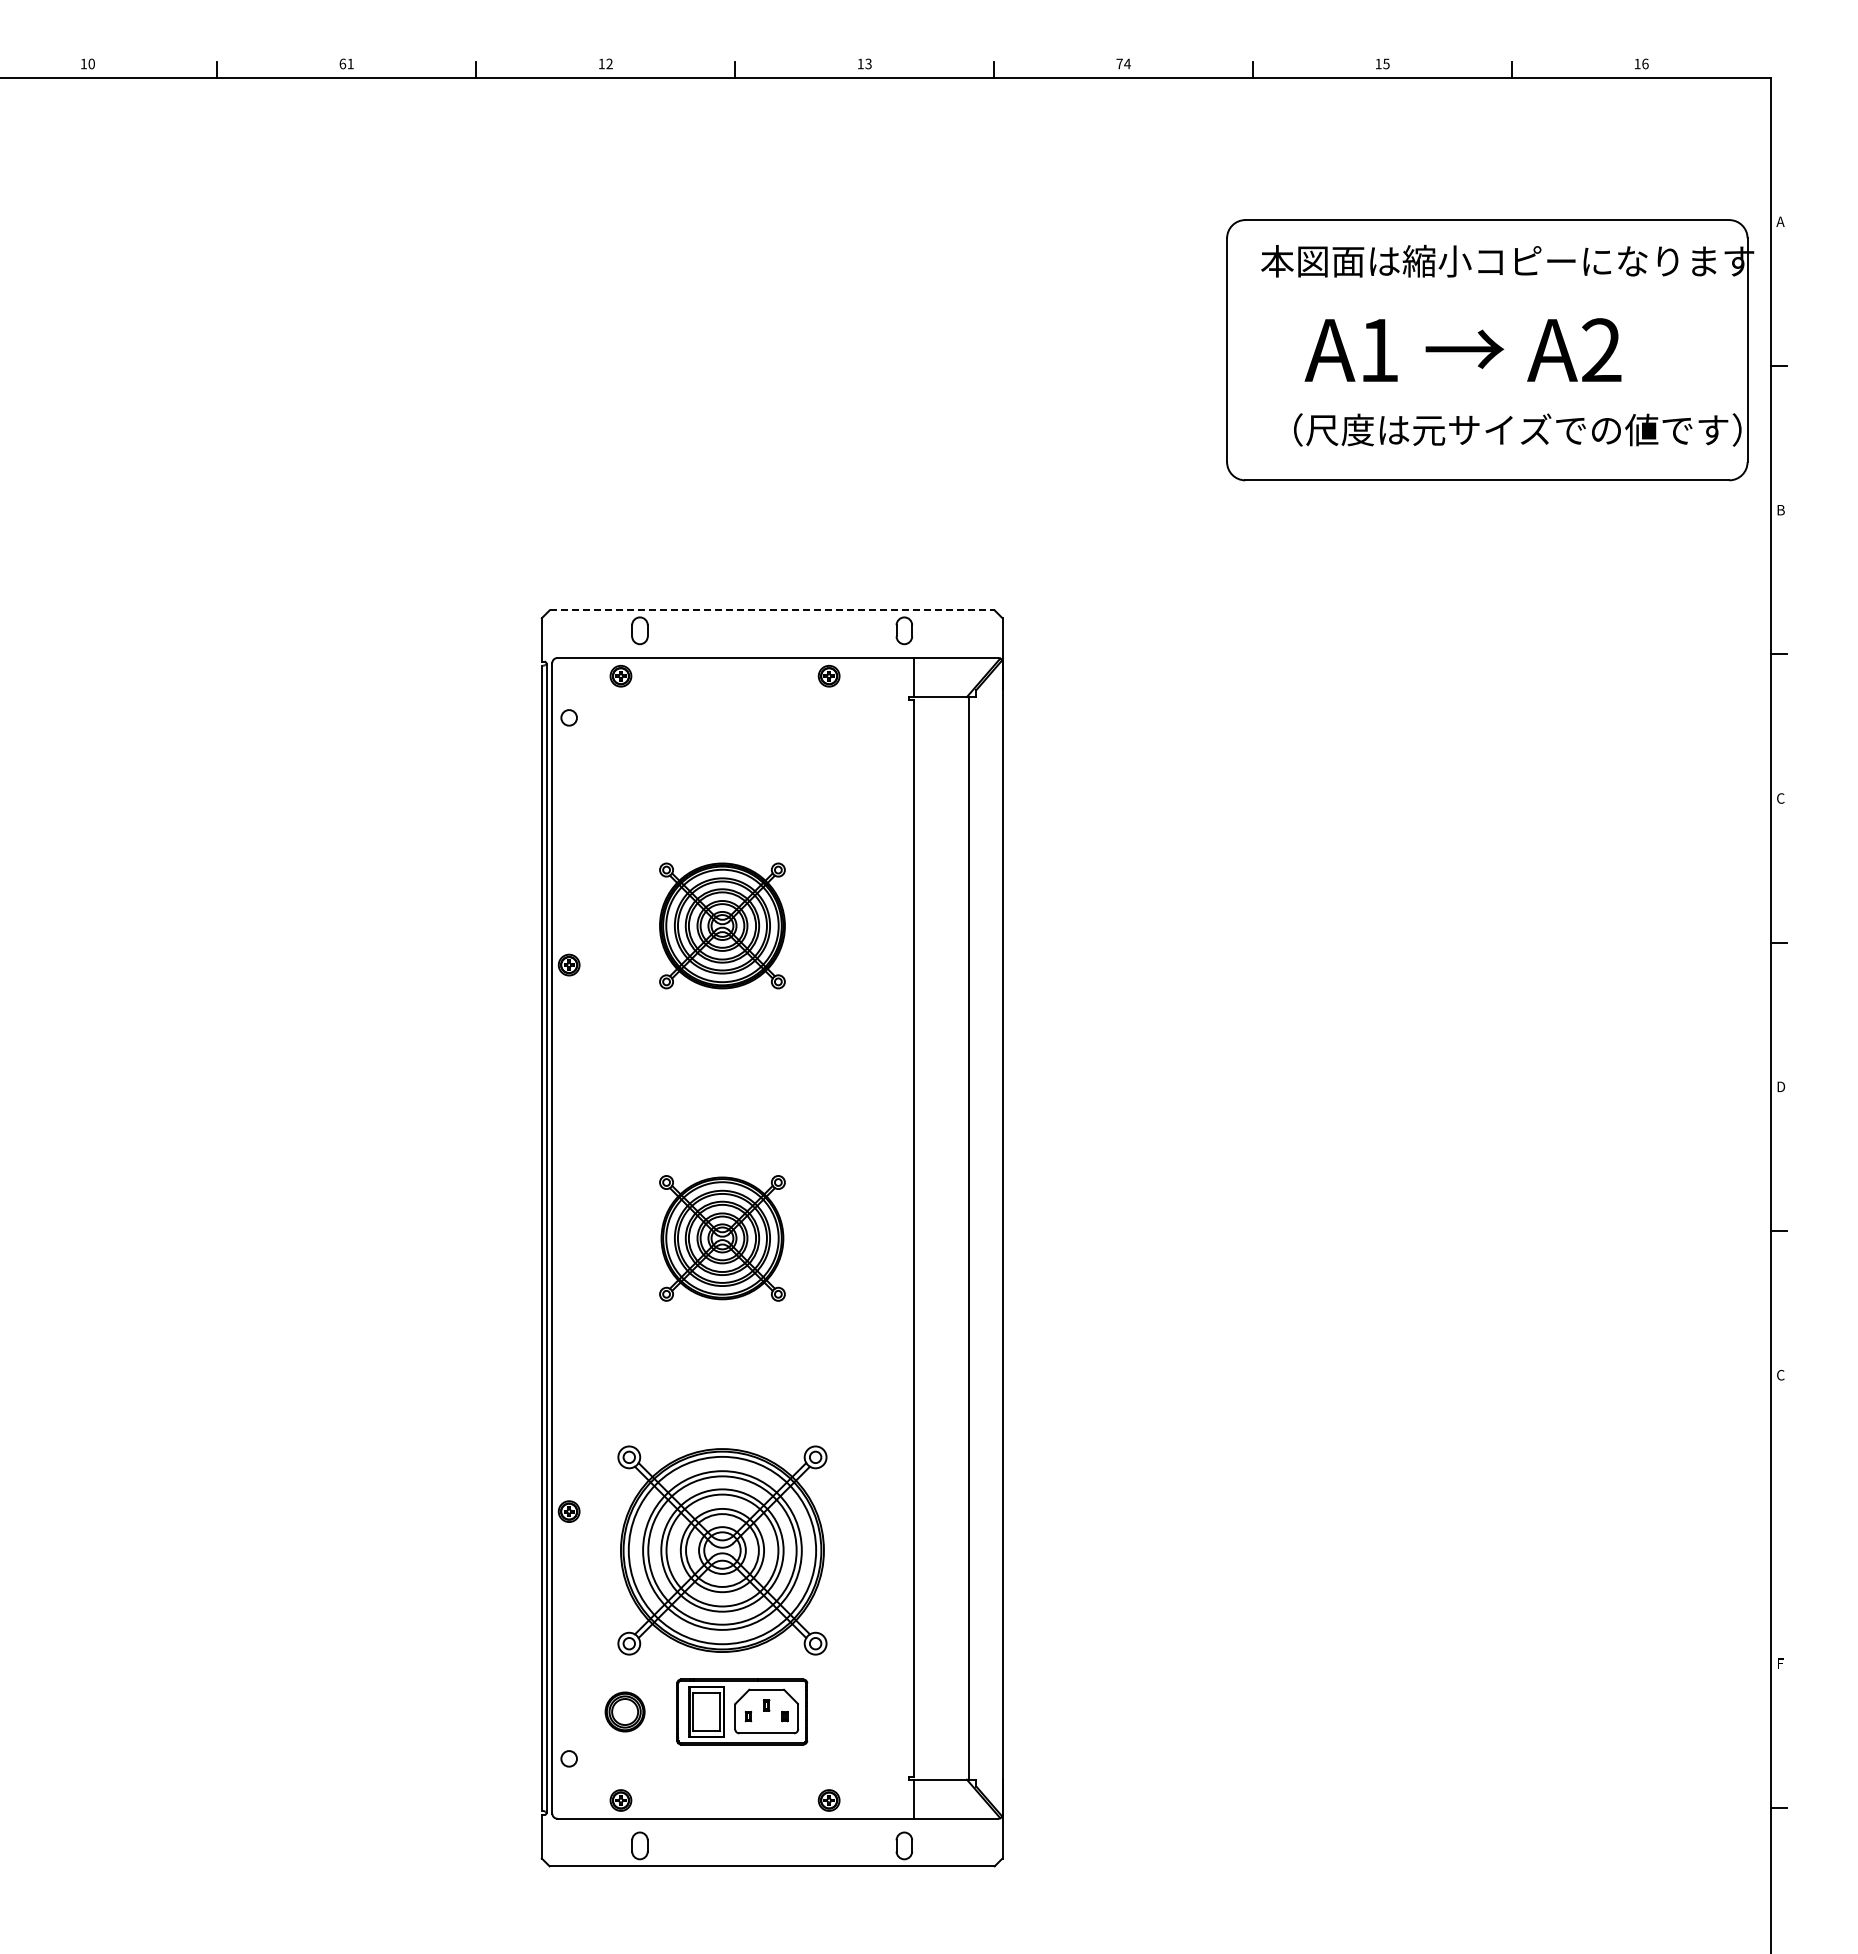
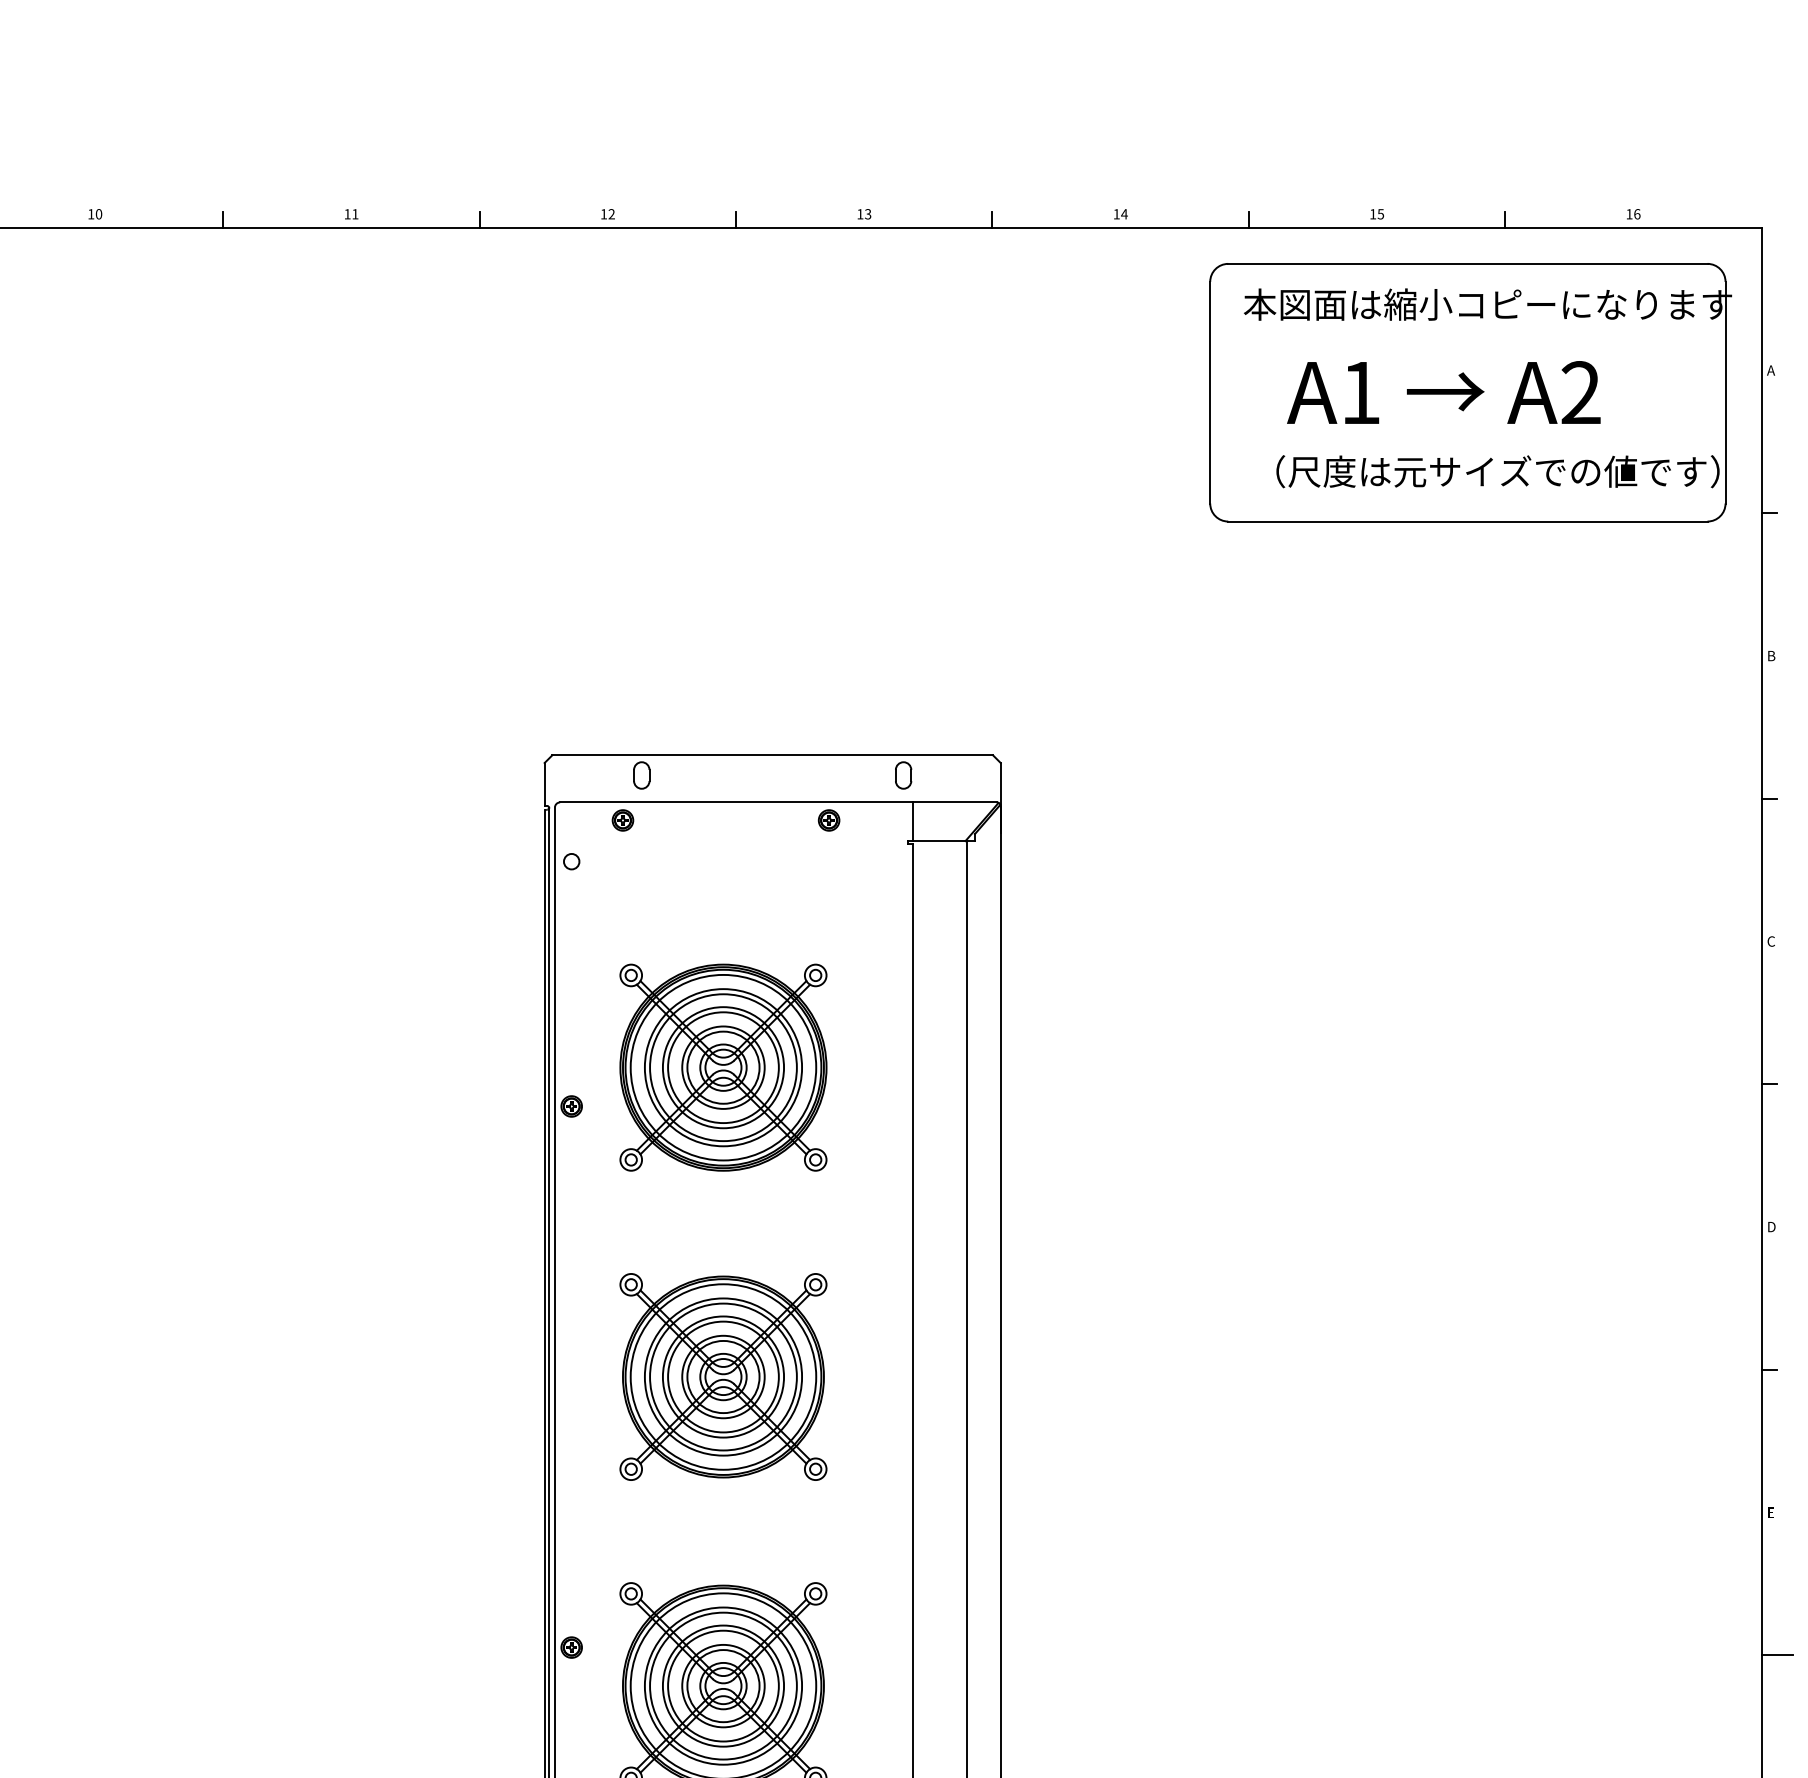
text: (342, 63) -> (347, 213), 61 -> 11
text: (1119, 63) -> (1116, 213), 74 -> 14
part: (1490, 350) -> (1471, 392), moved
line: (772, 610) -> (773, 755), dashed -> solid
part: (722, 925) -> (723, 1067), size x1.67
part: (722, 1238) -> (723, 1377), size x1.67
text: (1780, 1374) -> (1771, 1511), C -> E
line: (1786, 1519) -> (1776, 1655), added

